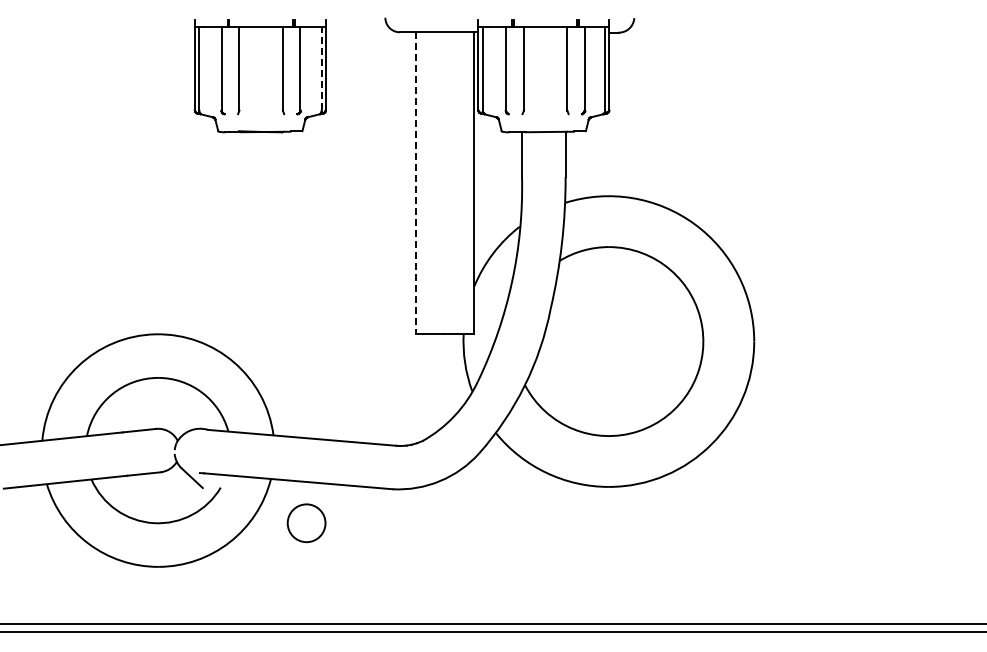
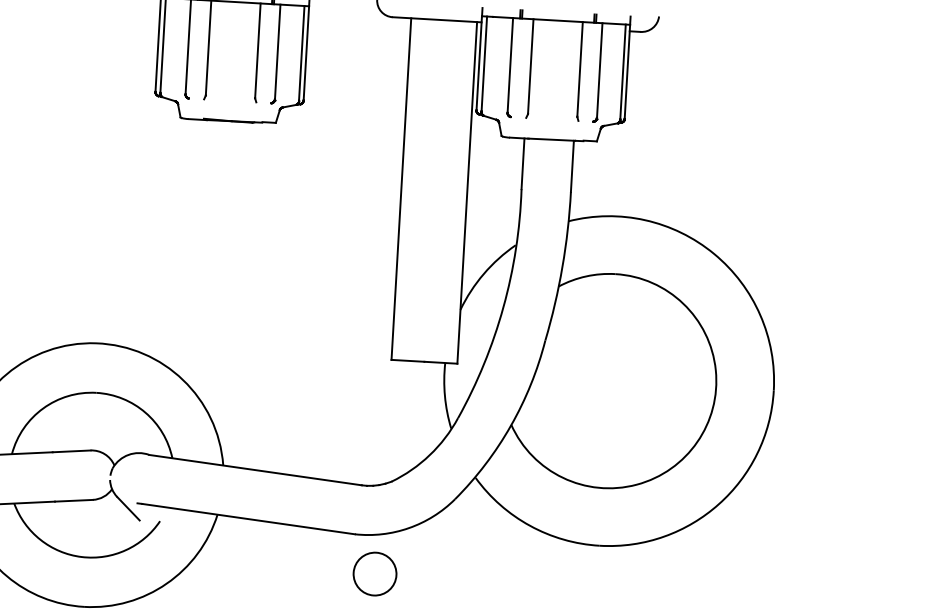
line: (321, 68) -> (301, 53), dashed -> solid
line: (416, 183) -> (401, 189), dashed -> solid
circle: (306, 523) -> (374, 574), moved

